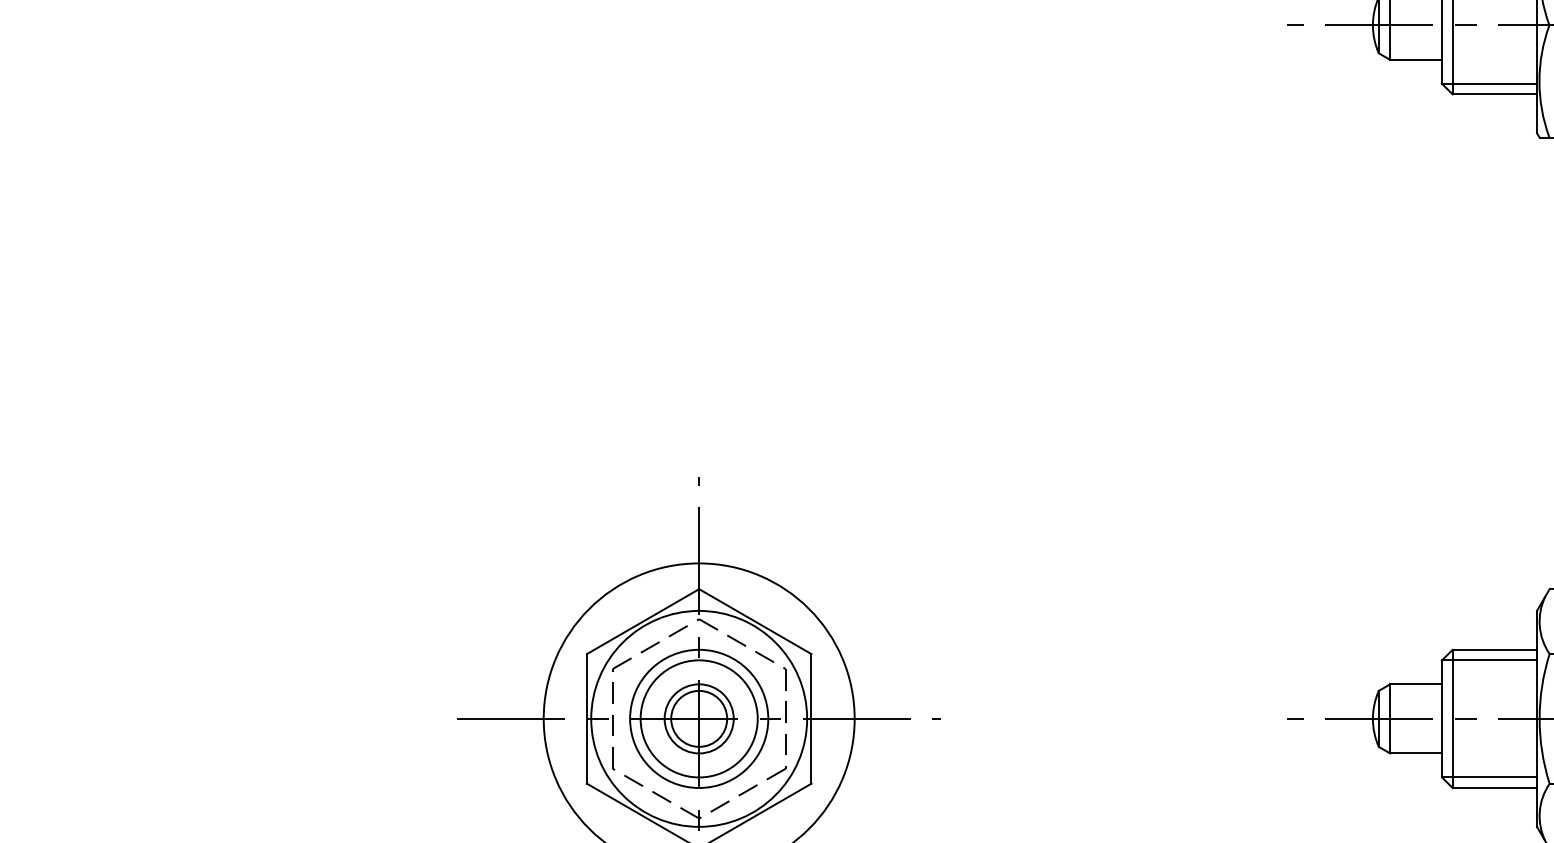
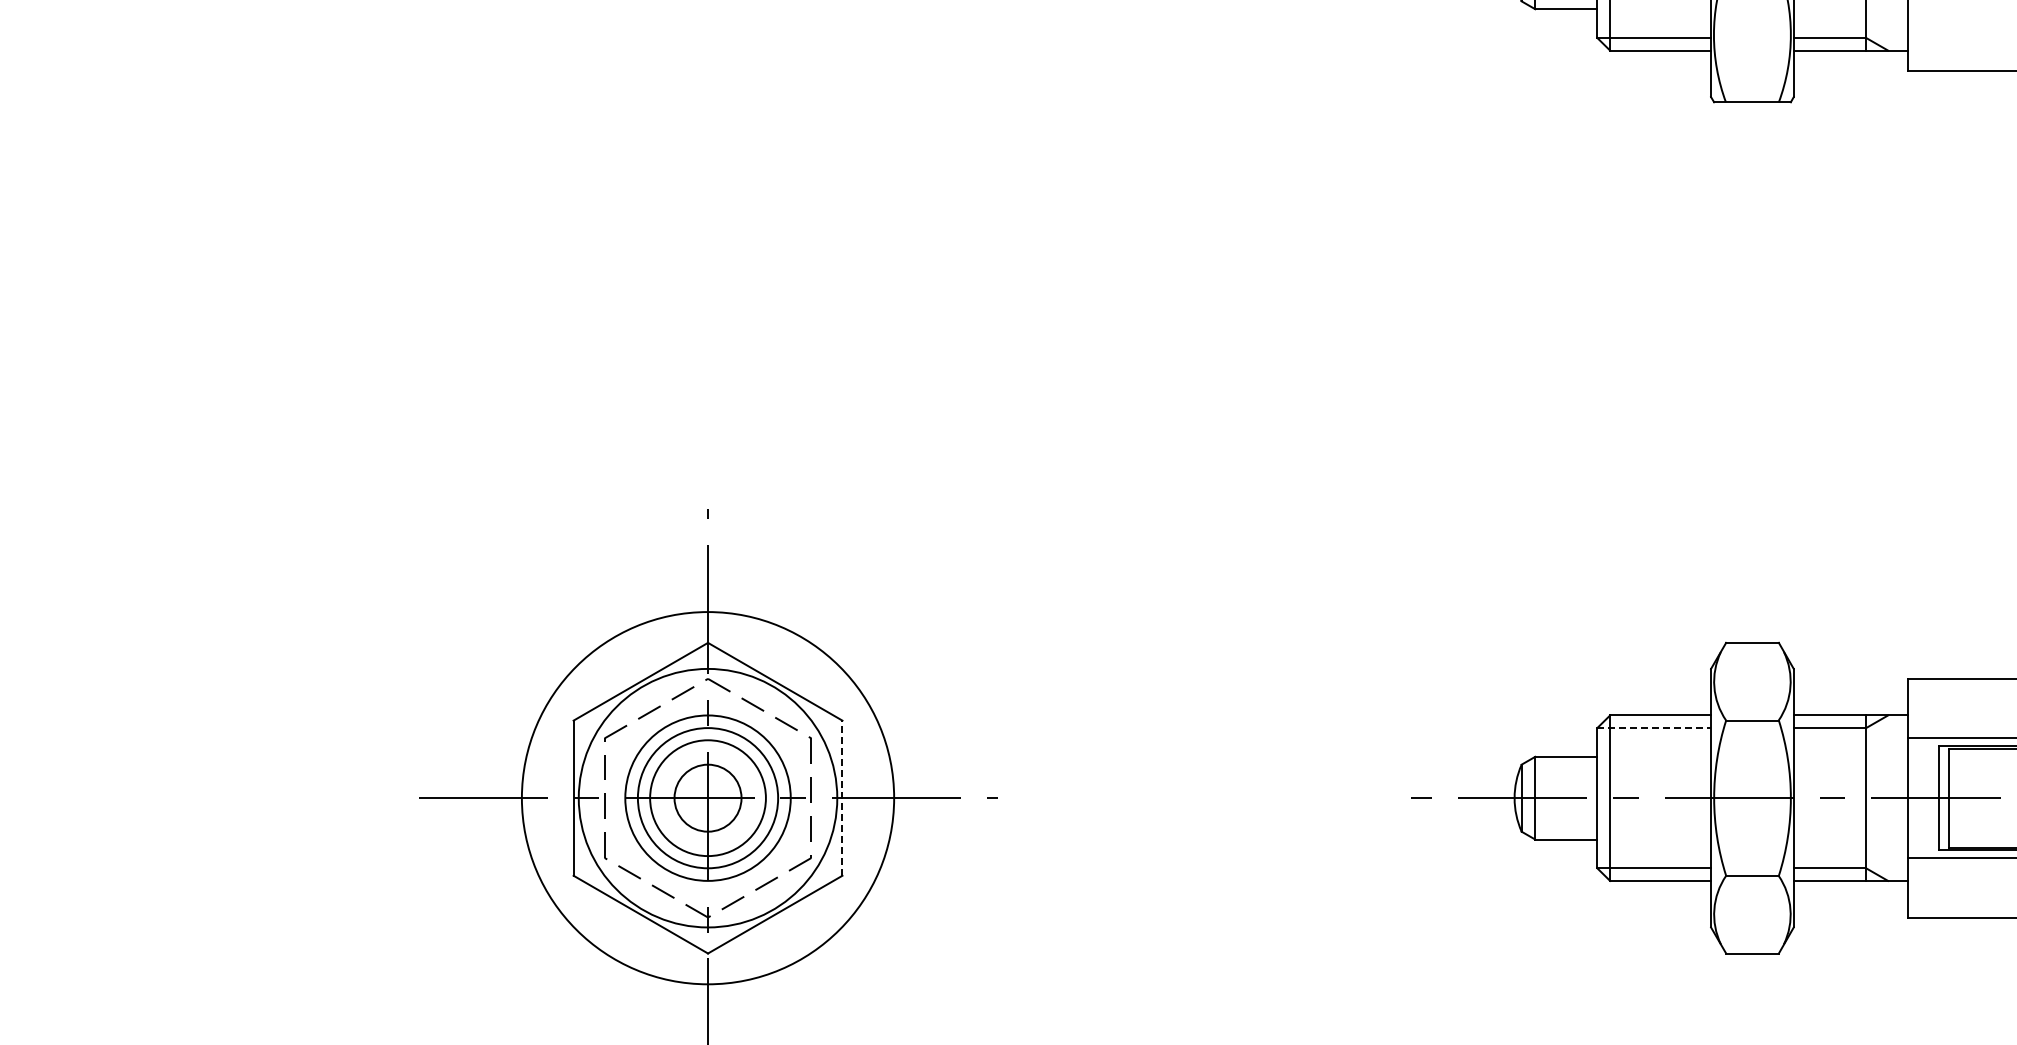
line: (1489, 660) -> (1654, 728), solid -> dashed
circle: (698, 718) -> (707, 797), size x1.4
line: (811, 719) -> (842, 798), solid -> dashed

